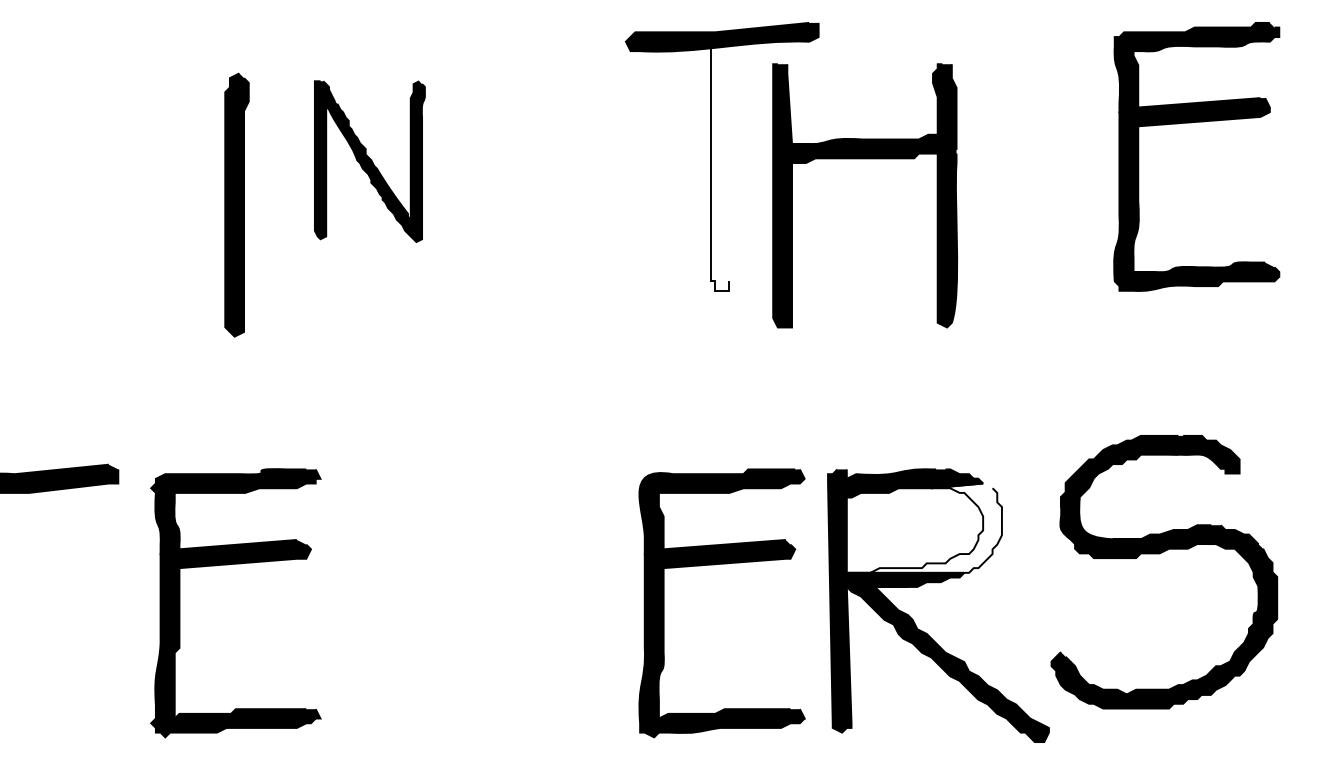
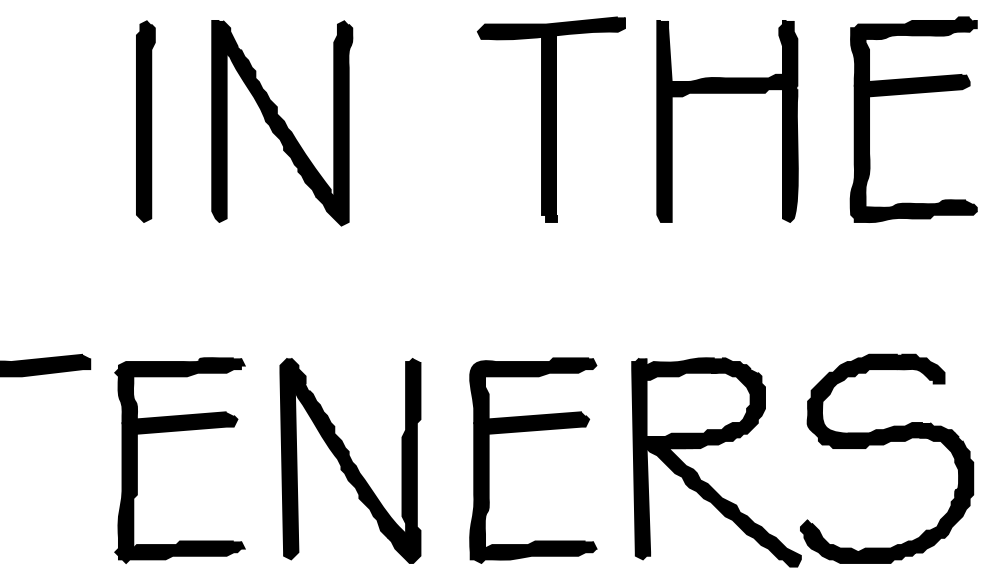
part: (865, 159) -> (727, 93), moved
part: (370, 161) -> (282, 123), size x1.67
fill: (719, 168) -> (549, 128), added
part: (236, 205) -> (145, 121), moved
fill: (924, 528) -> (705, 403), added
part: (1159, 554) -> (883, 445), moved
part: (722, 565) -> (533, 431), moved
part: (459, 603) -> (350, 460), added

